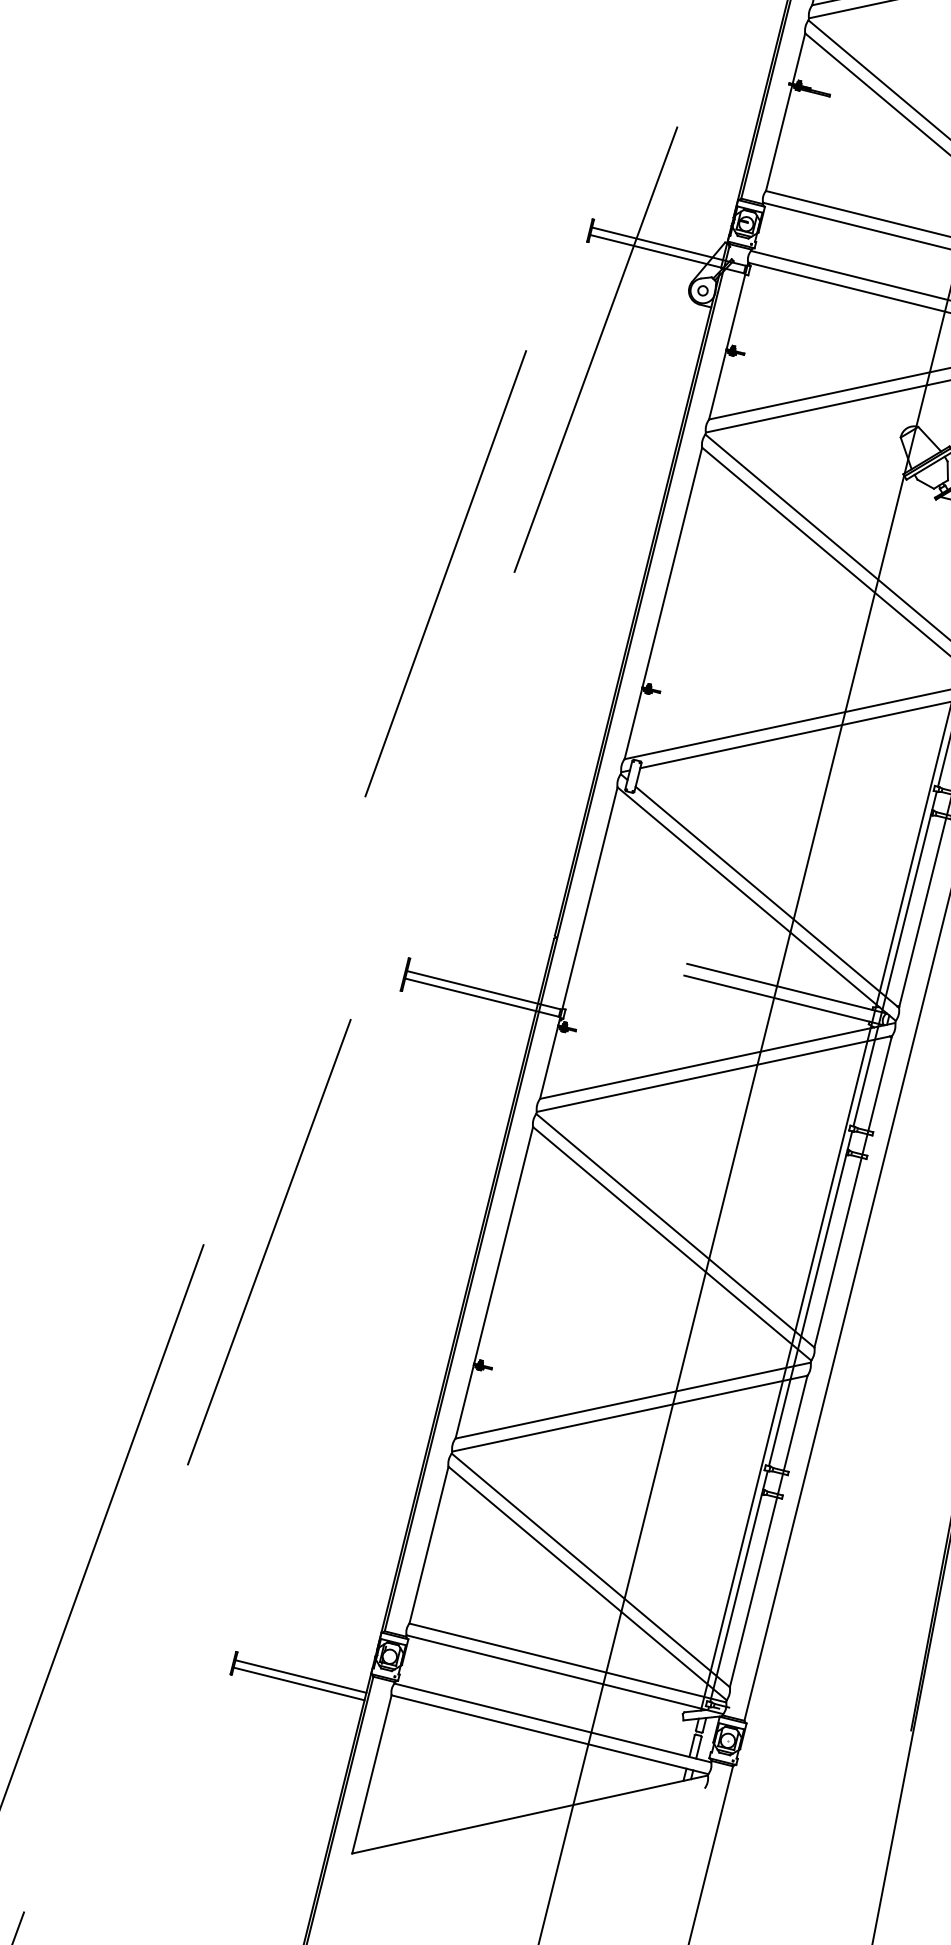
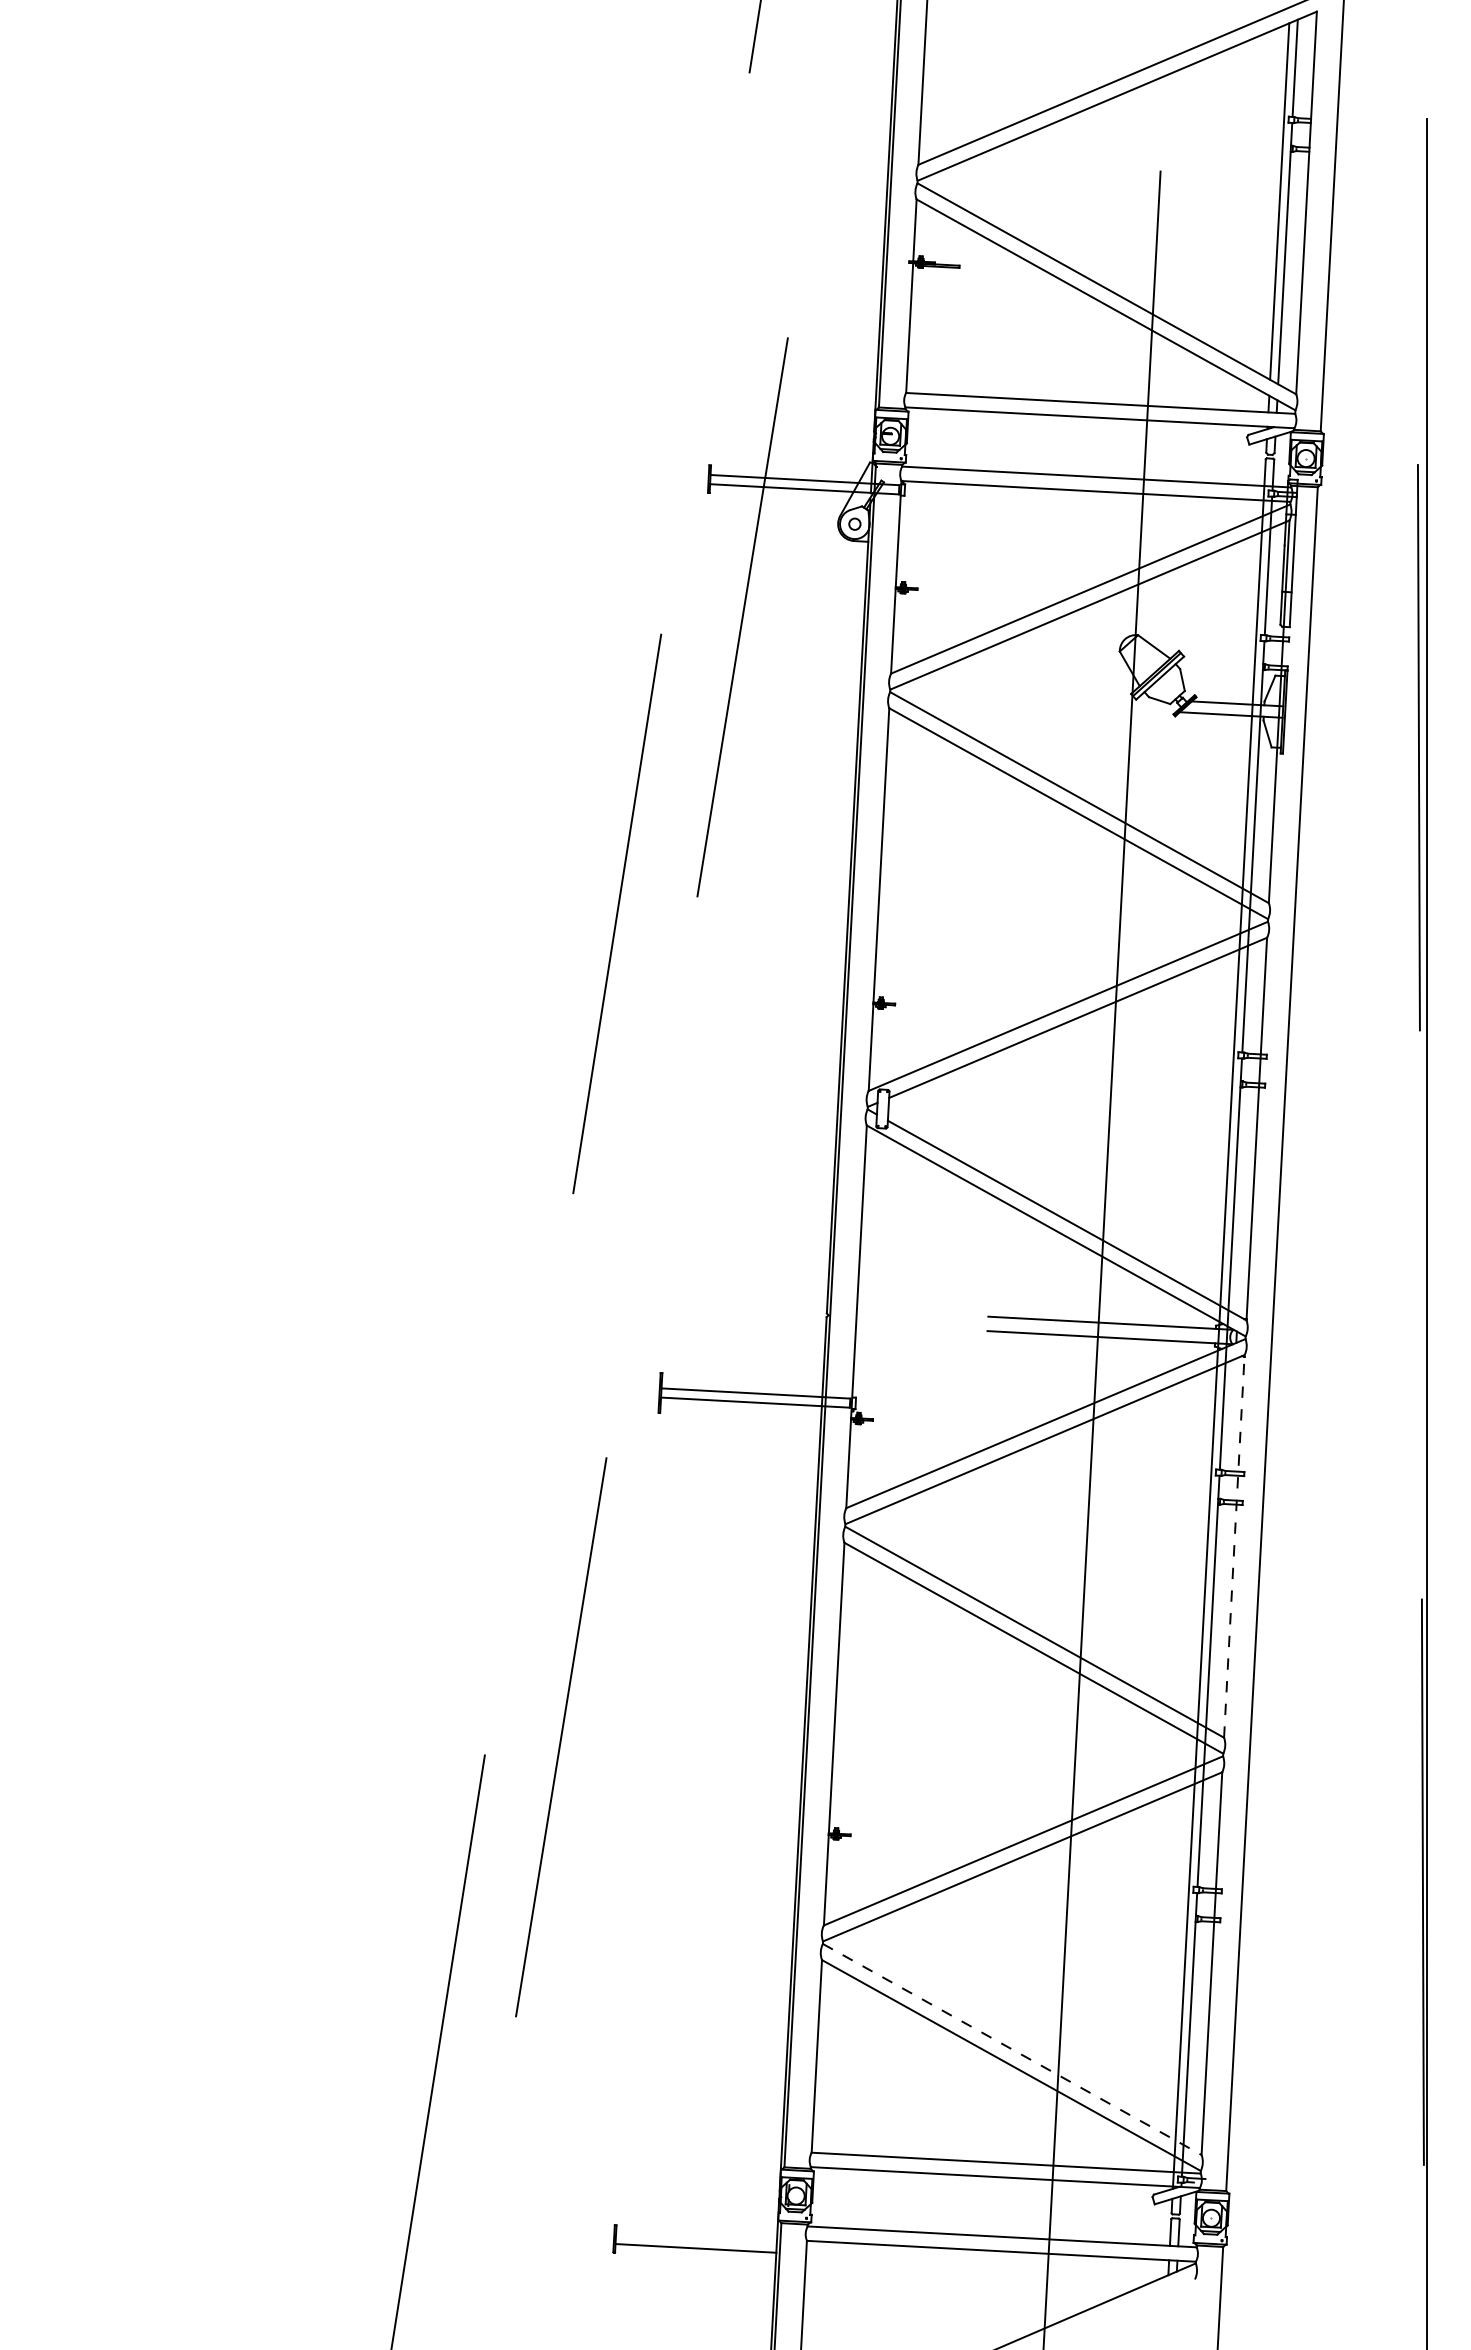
line: (853, 1191) -> (1234, 1546), solid -> dashed
line: (591, 1570) -> (1012, 2049), solid -> dashed
line: (300, 1675) -> (695, 2238), removed

